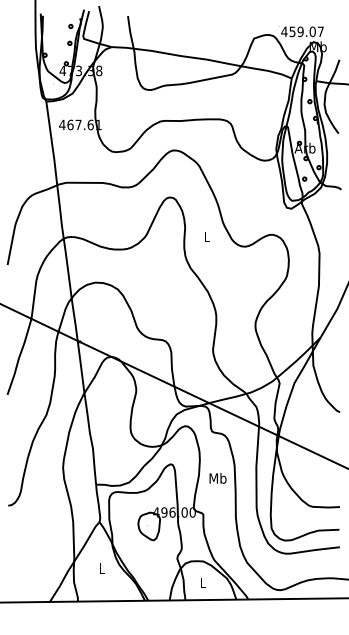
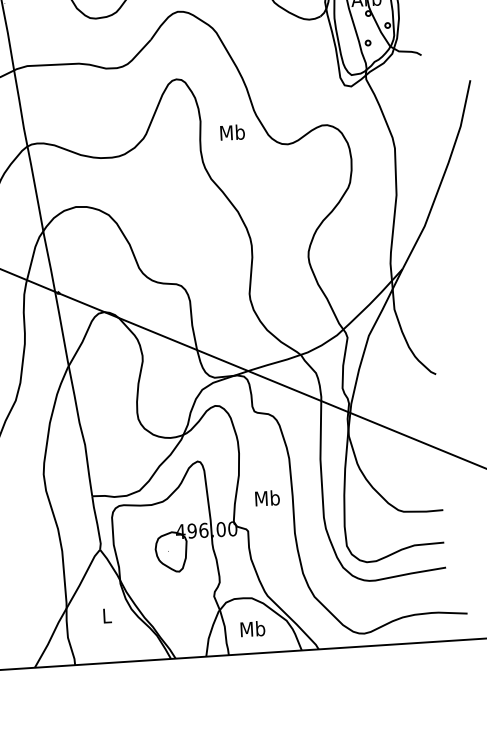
text: (206, 236) -> (231, 132), L -> Mb
text: (217, 478) -> (266, 498), moved
text: (202, 582) -> (251, 628), L -> Mb

